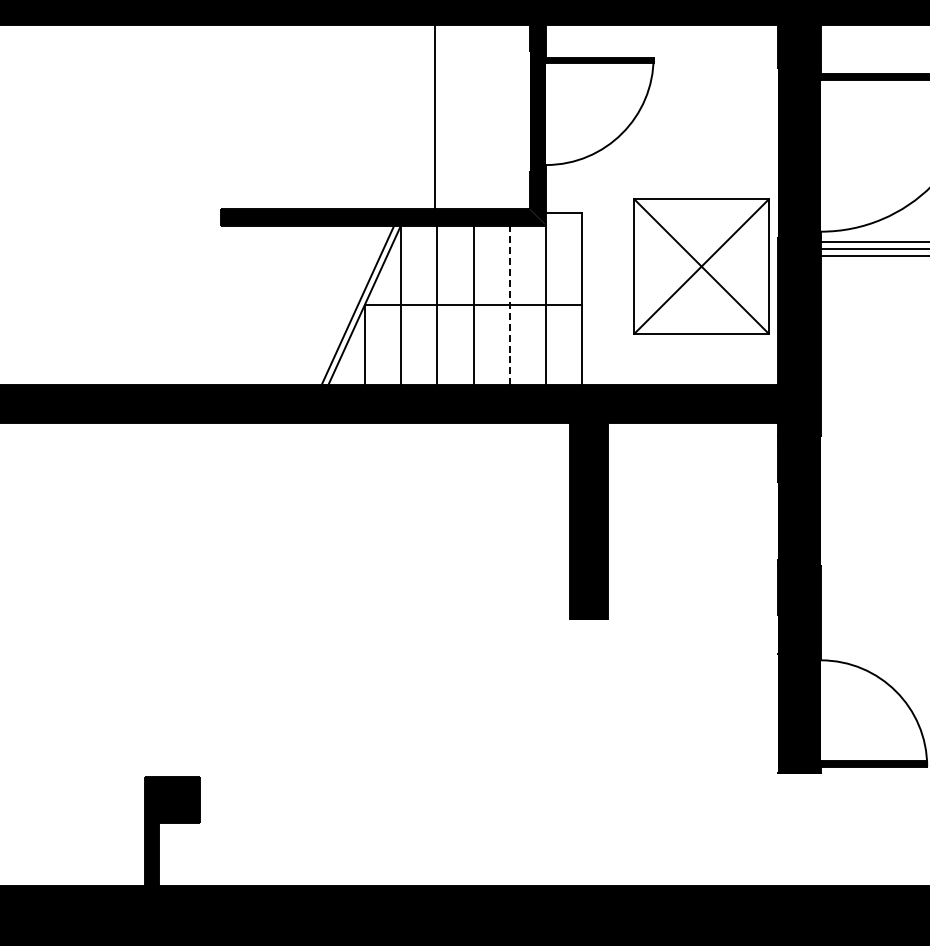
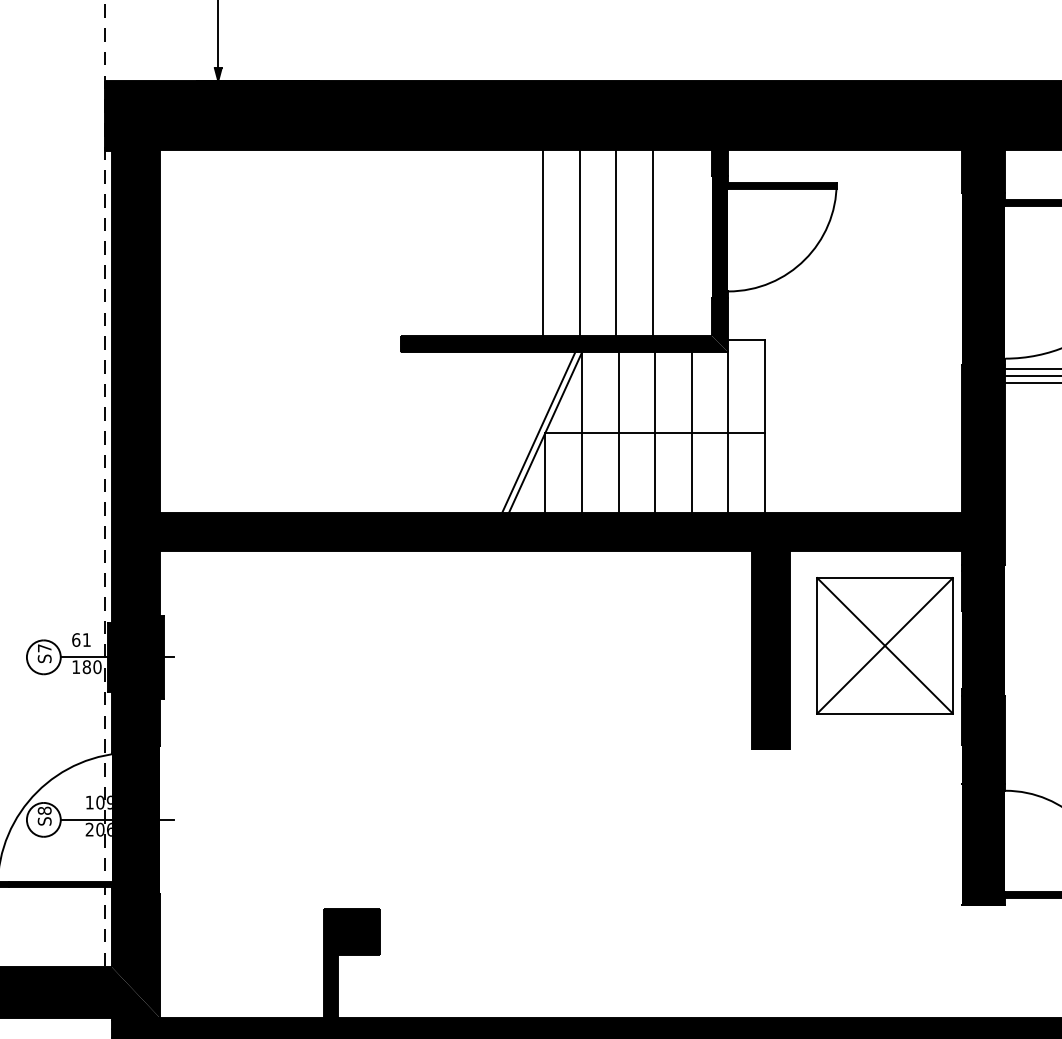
line: (361, 116) -> (542, 242), added
line: (398, 116) -> (579, 242), added
line: (470, 116) -> (652, 242), added
part: (701, 266) -> (884, 645), moved
line: (509, 305) -> (691, 433), dashed -> solid

